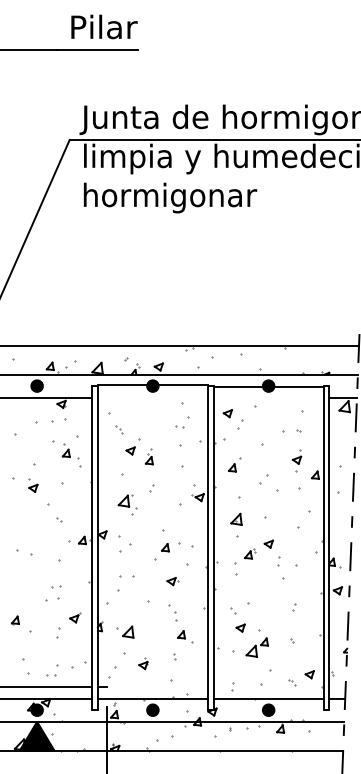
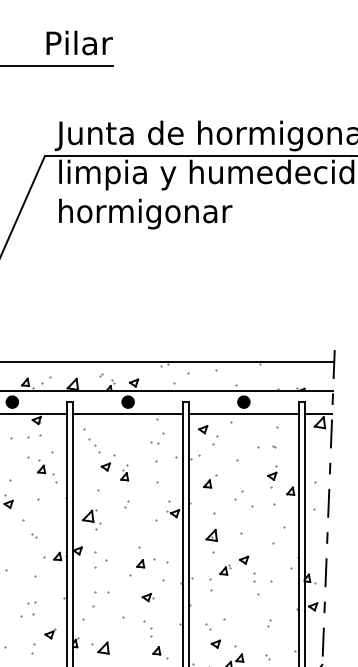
line: (152, 384) -> (127, 413), moved
line: (268, 386) -> (243, 413), moved
part: (119, 429) -> (94, 445), size x1.67
part: (127, 504) -> (91, 519), moved

